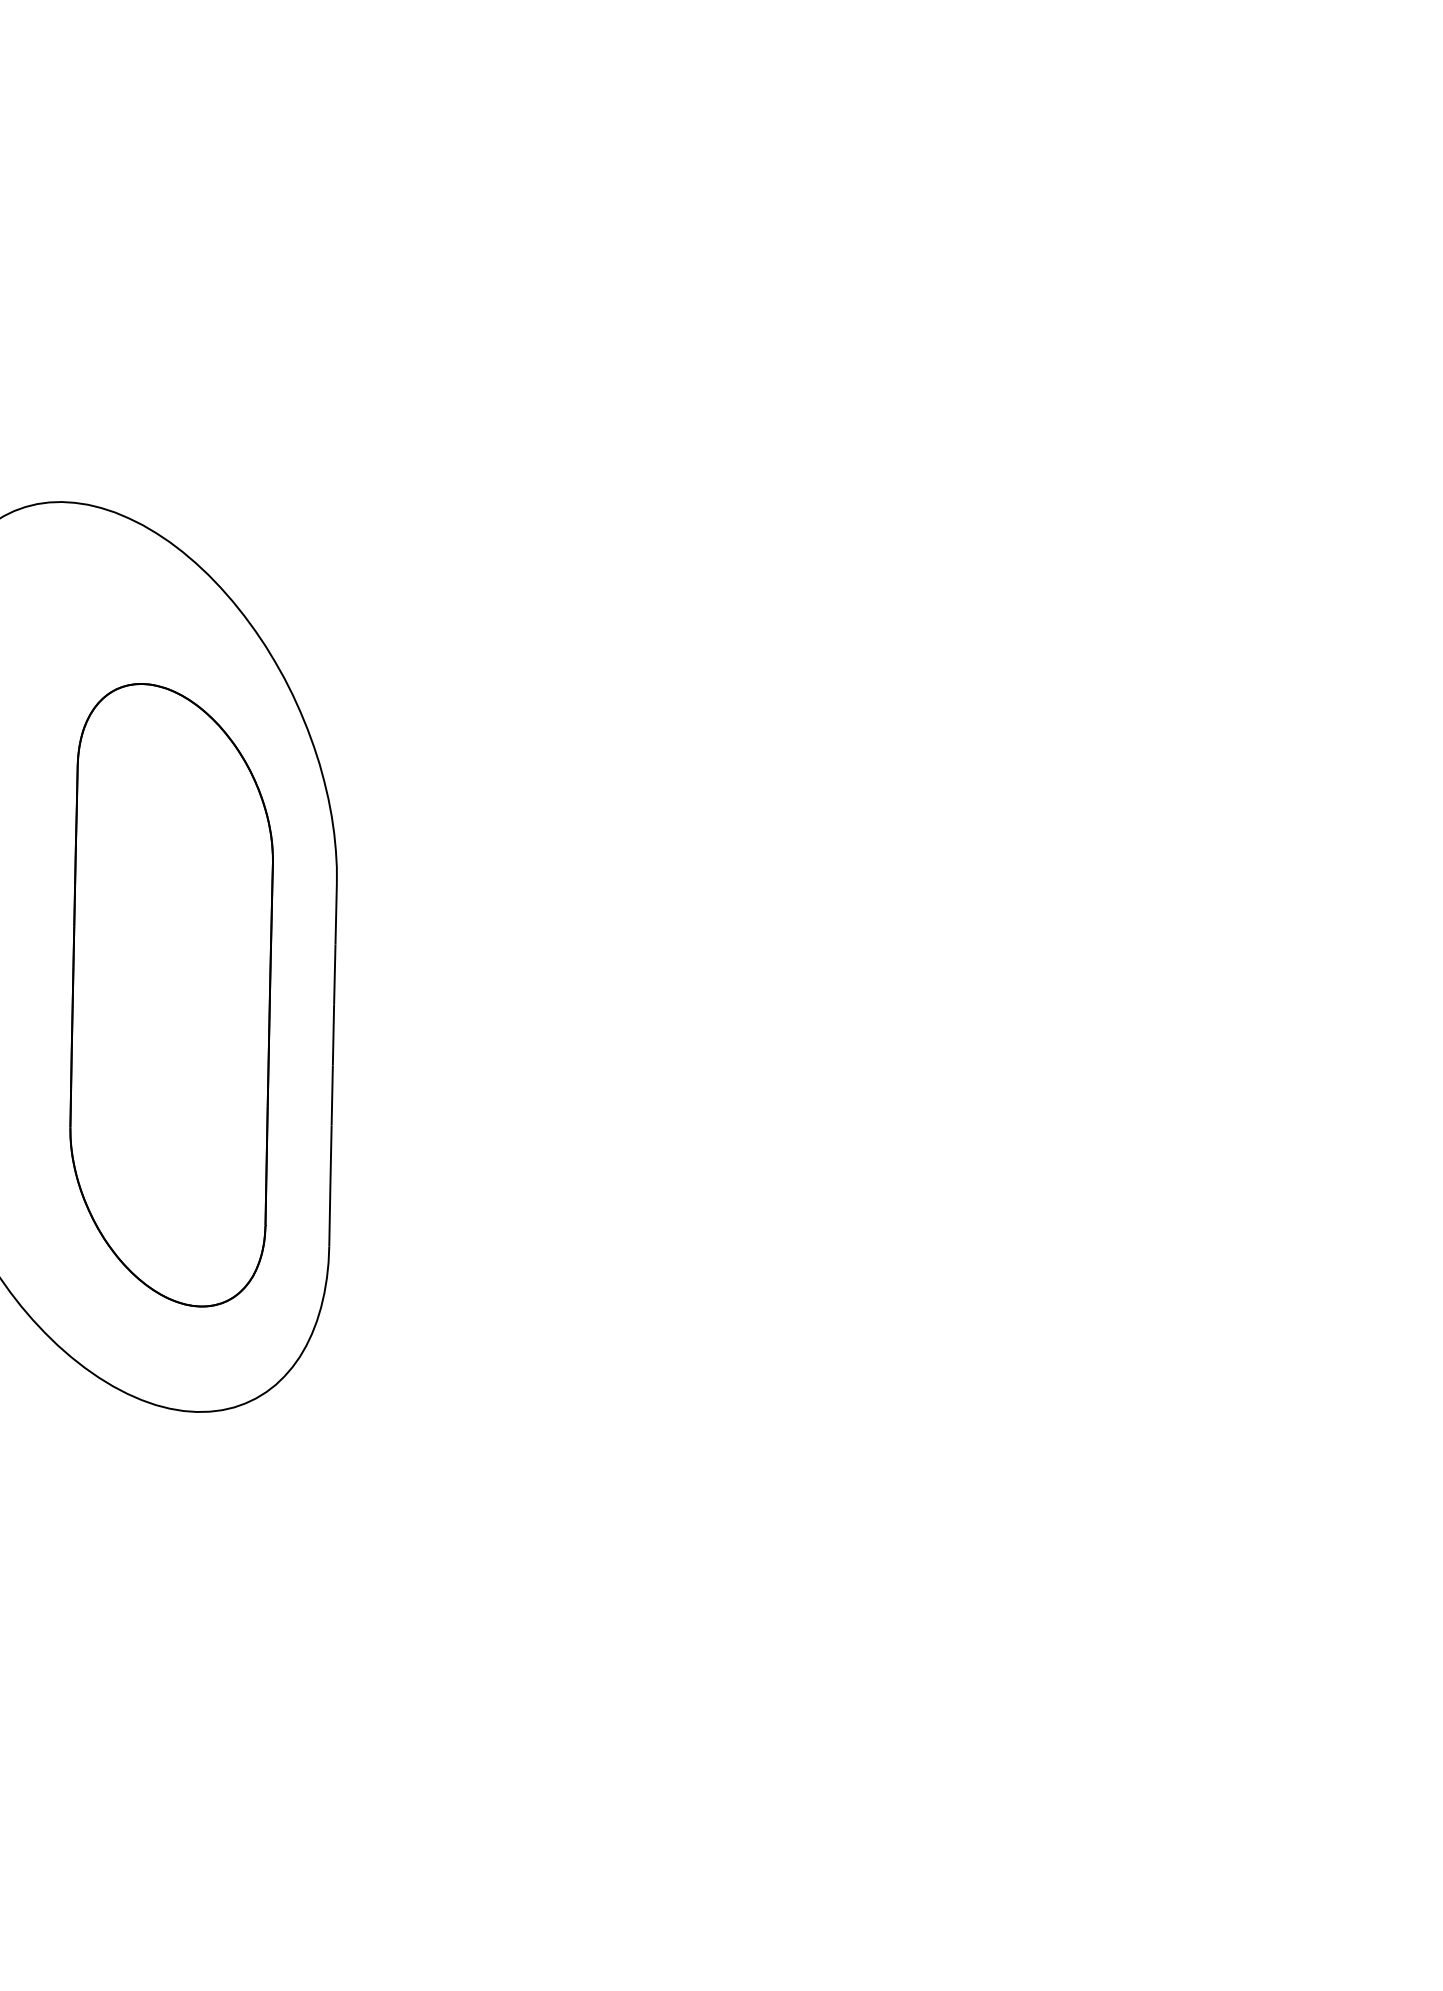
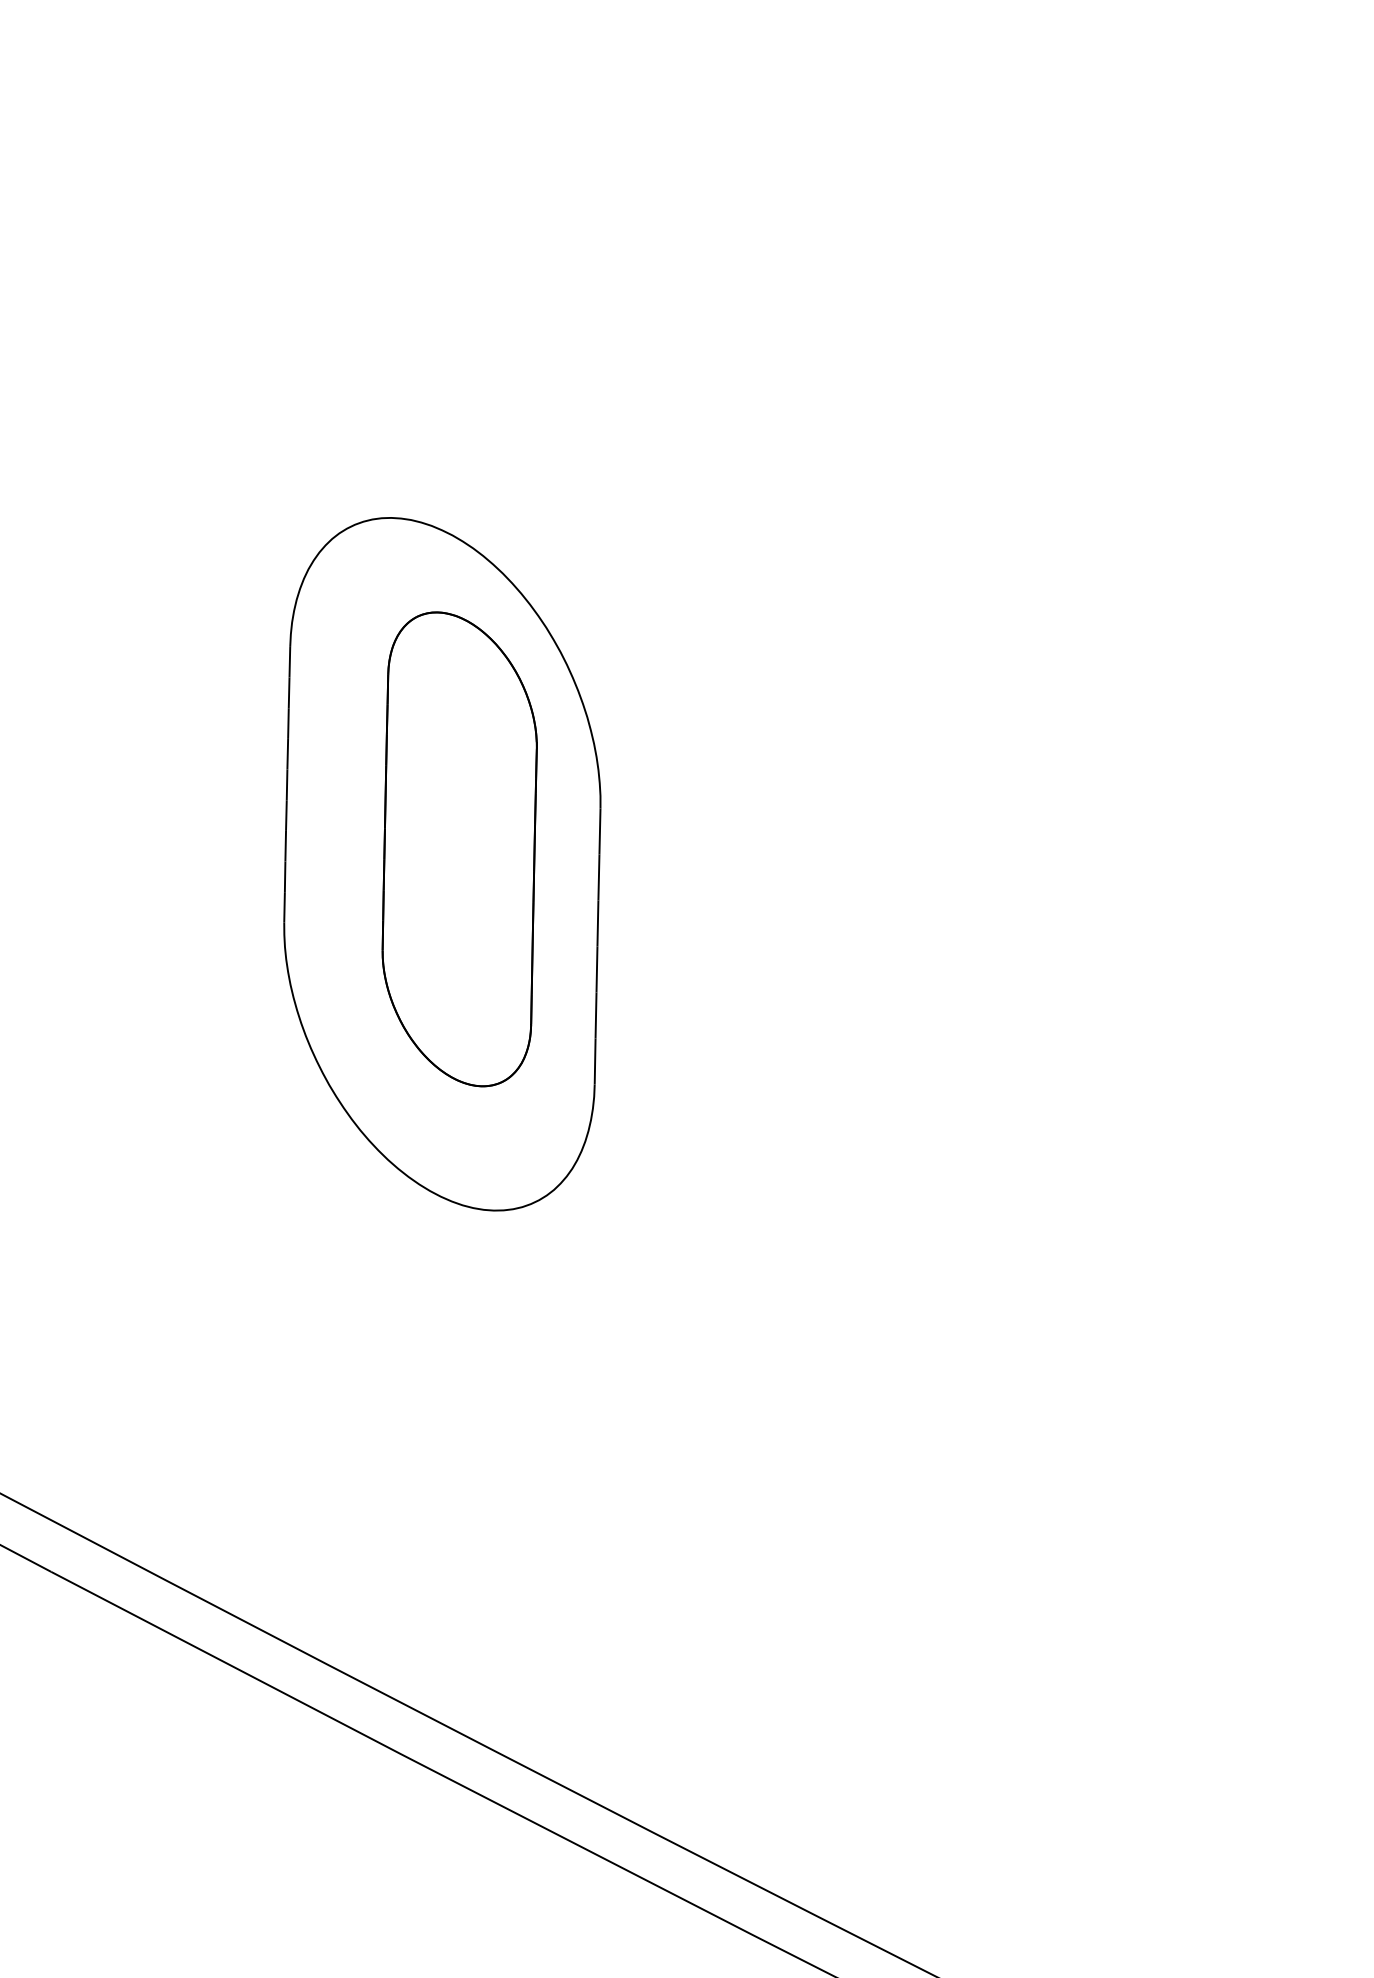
part: (171, 995) -> (459, 849), moved

